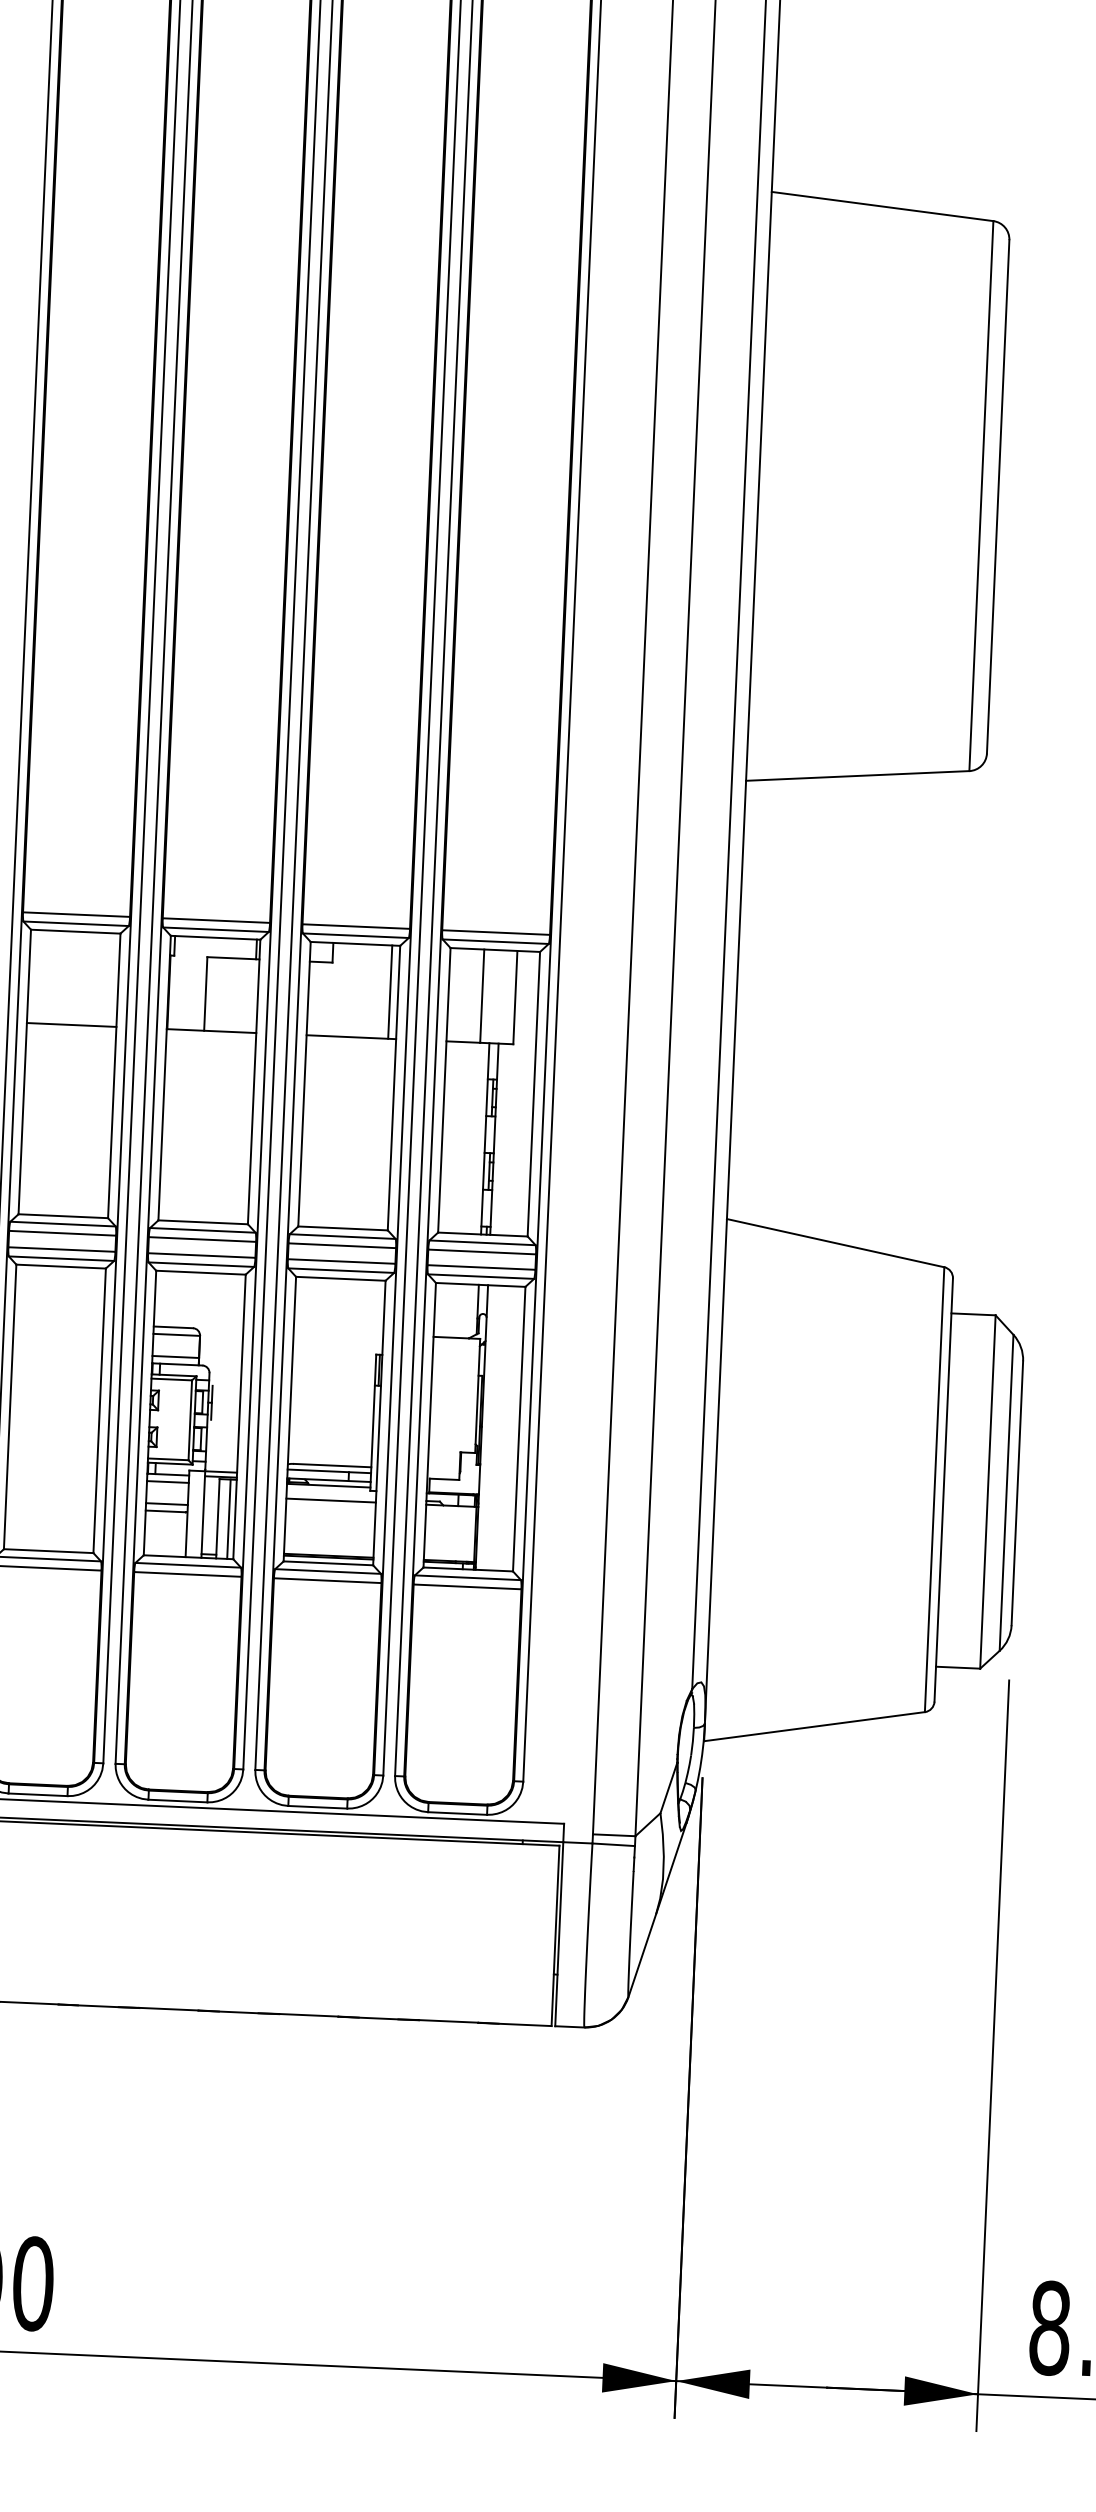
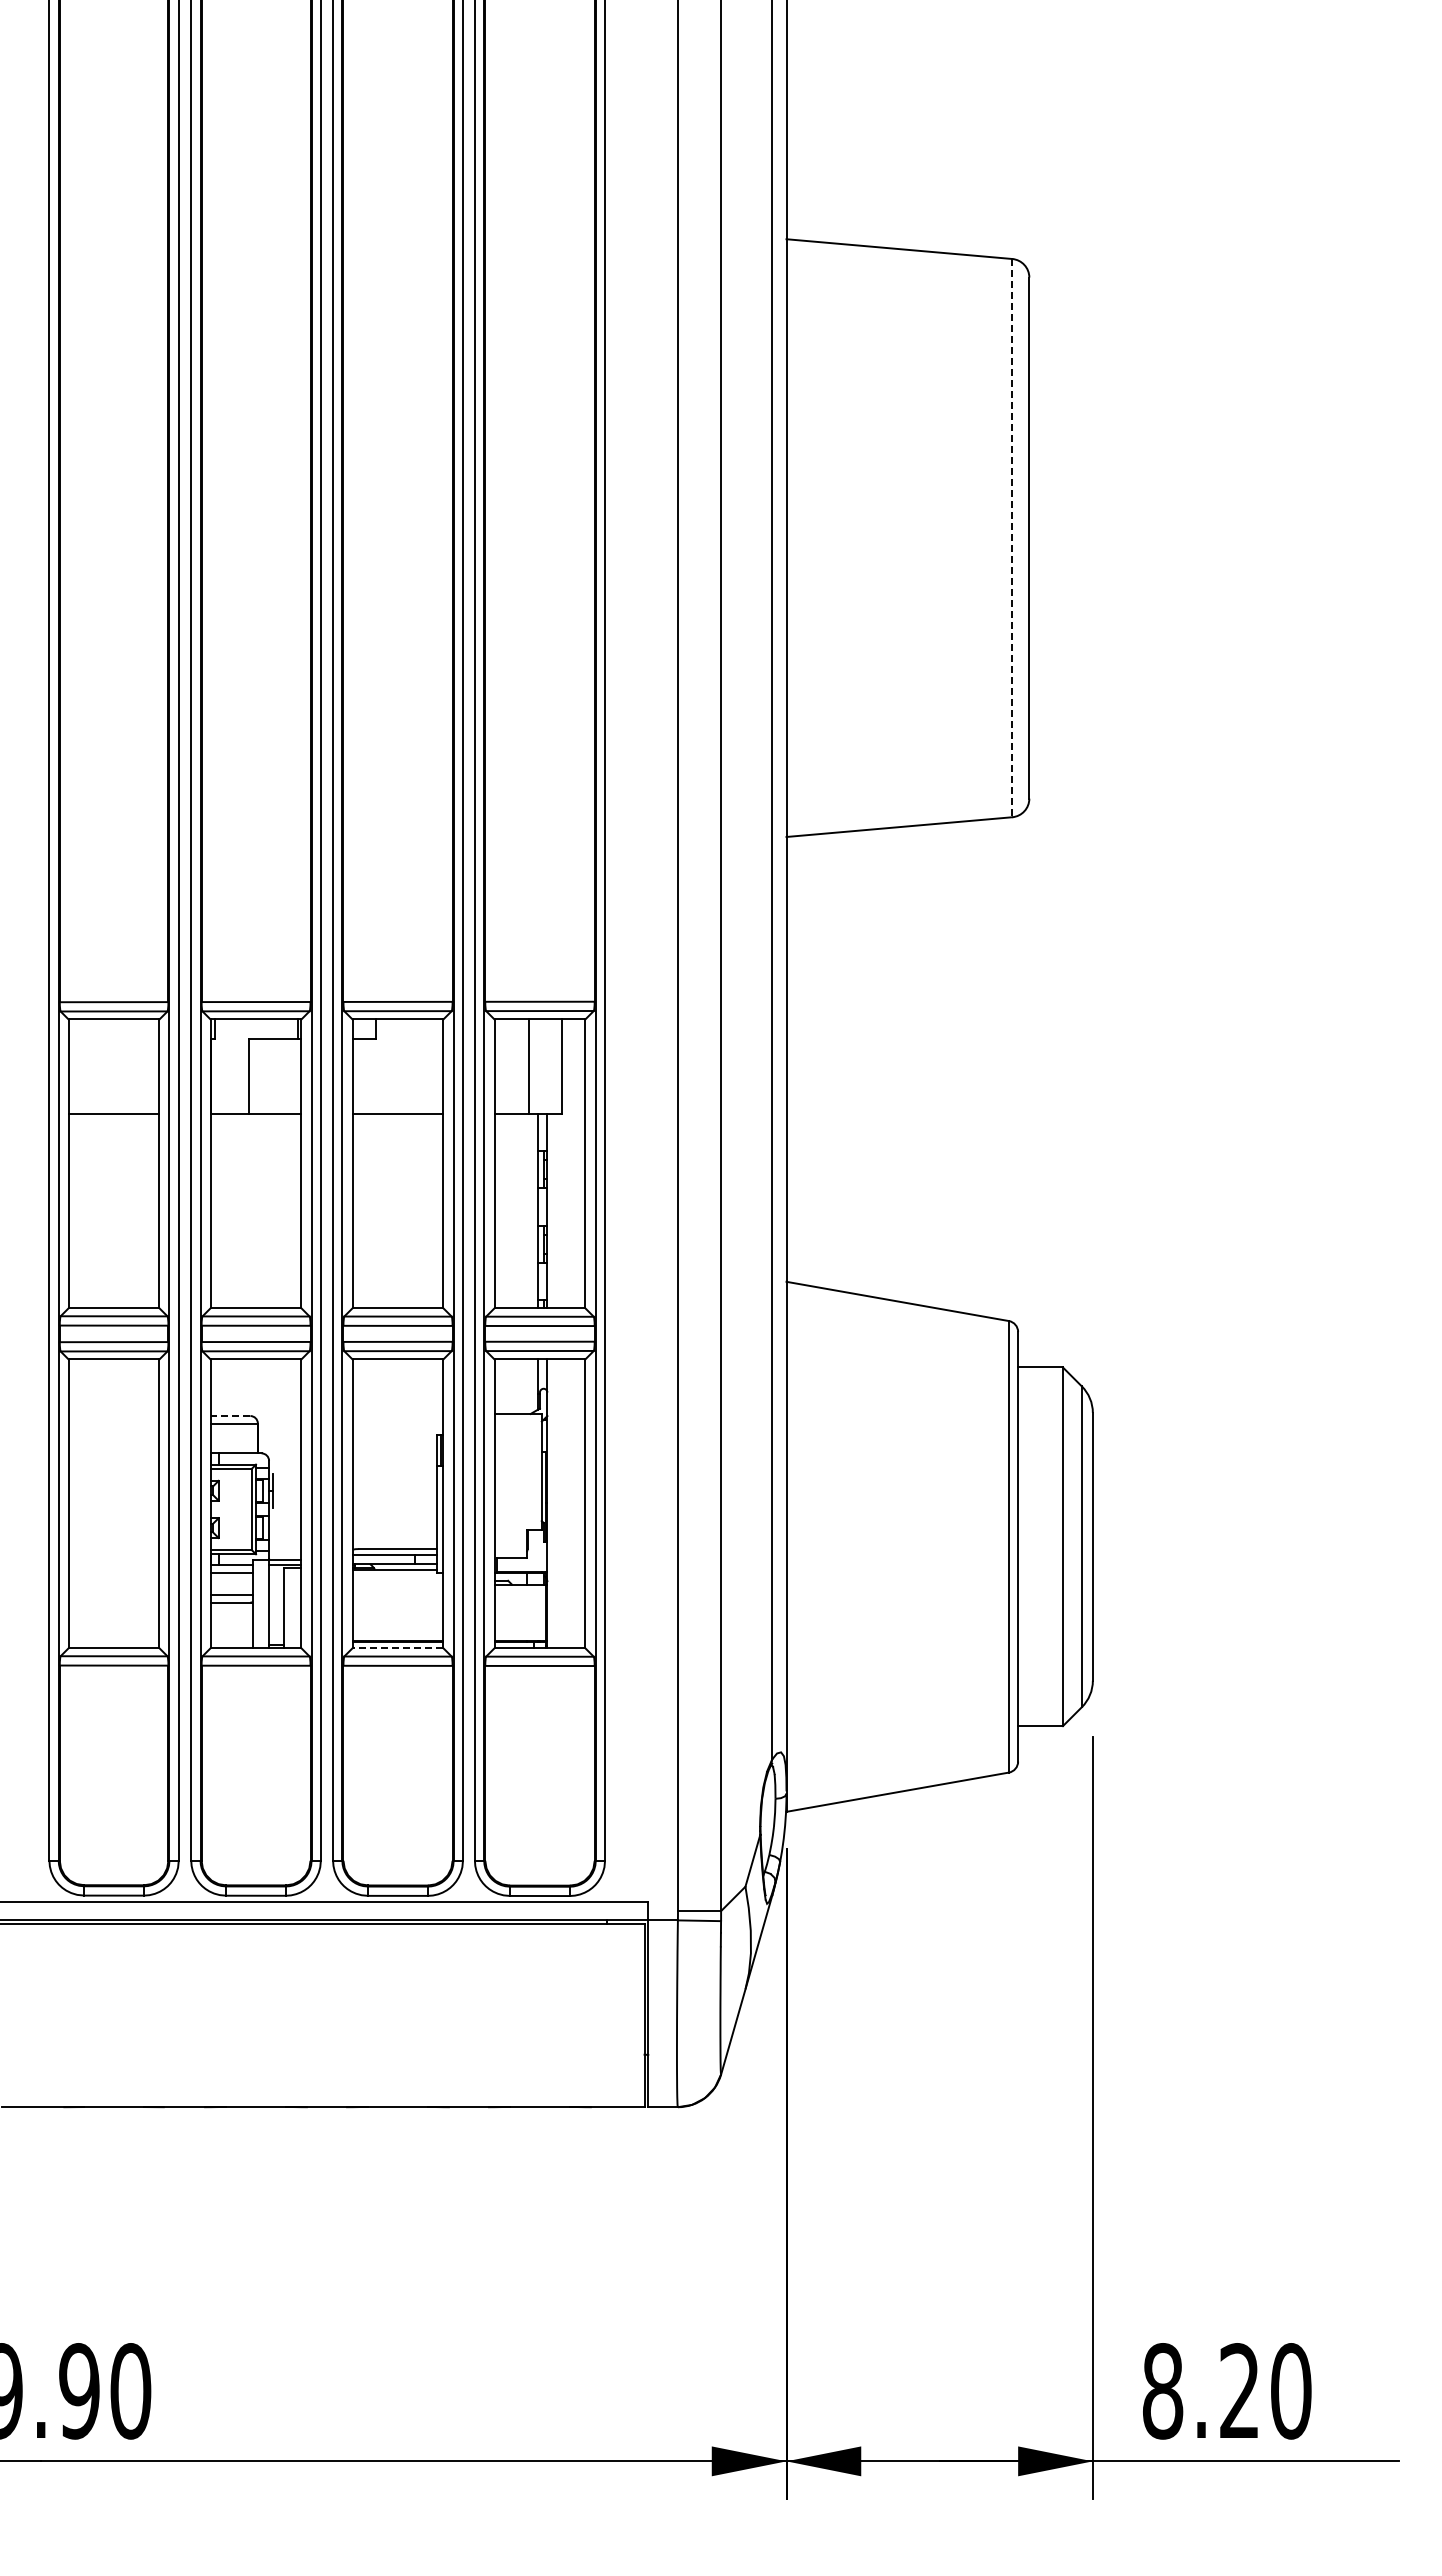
line: (981, 496) -> (1012, 538), solid -> dashed
line: (390, 991) -> (435, 1066), removed
line: (173, 1327) -> (230, 1416), solid -> dashed
line: (175, 1356) -> (233, 1445), removed
line: (330, 1500) -> (397, 1584), removed
line: (229, 1518) -> (295, 1607), removed
line: (327, 1563) -> (397, 1648), solid -> dashed

